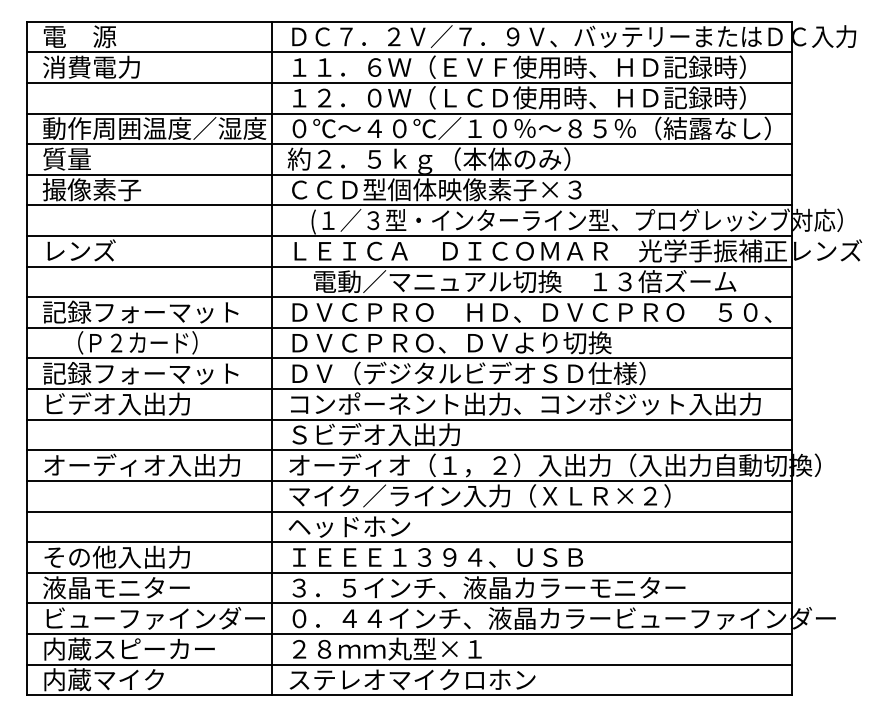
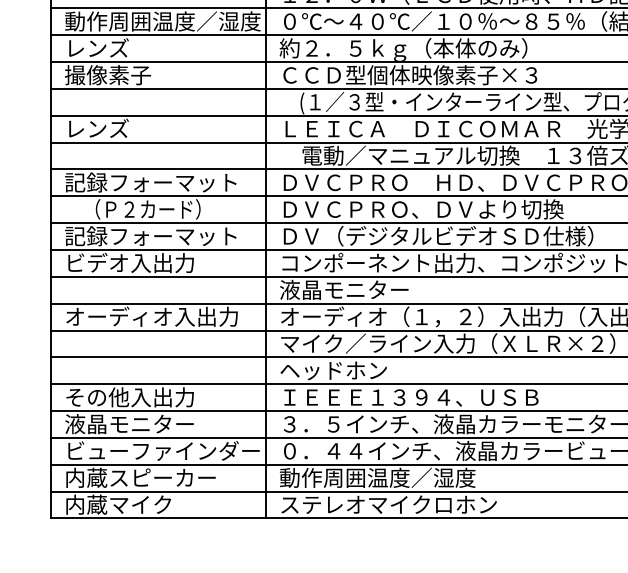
text: (79, 158) -> (97, 47), 質量 -> レンズ
text: (373, 434) -> (354, 289), Ｓビデオ入出力 -> 液晶モニター
text: (399, 648) -> (377, 477), ２８ｍｍ丸型×１ -> 動作周囲温度／湿度

